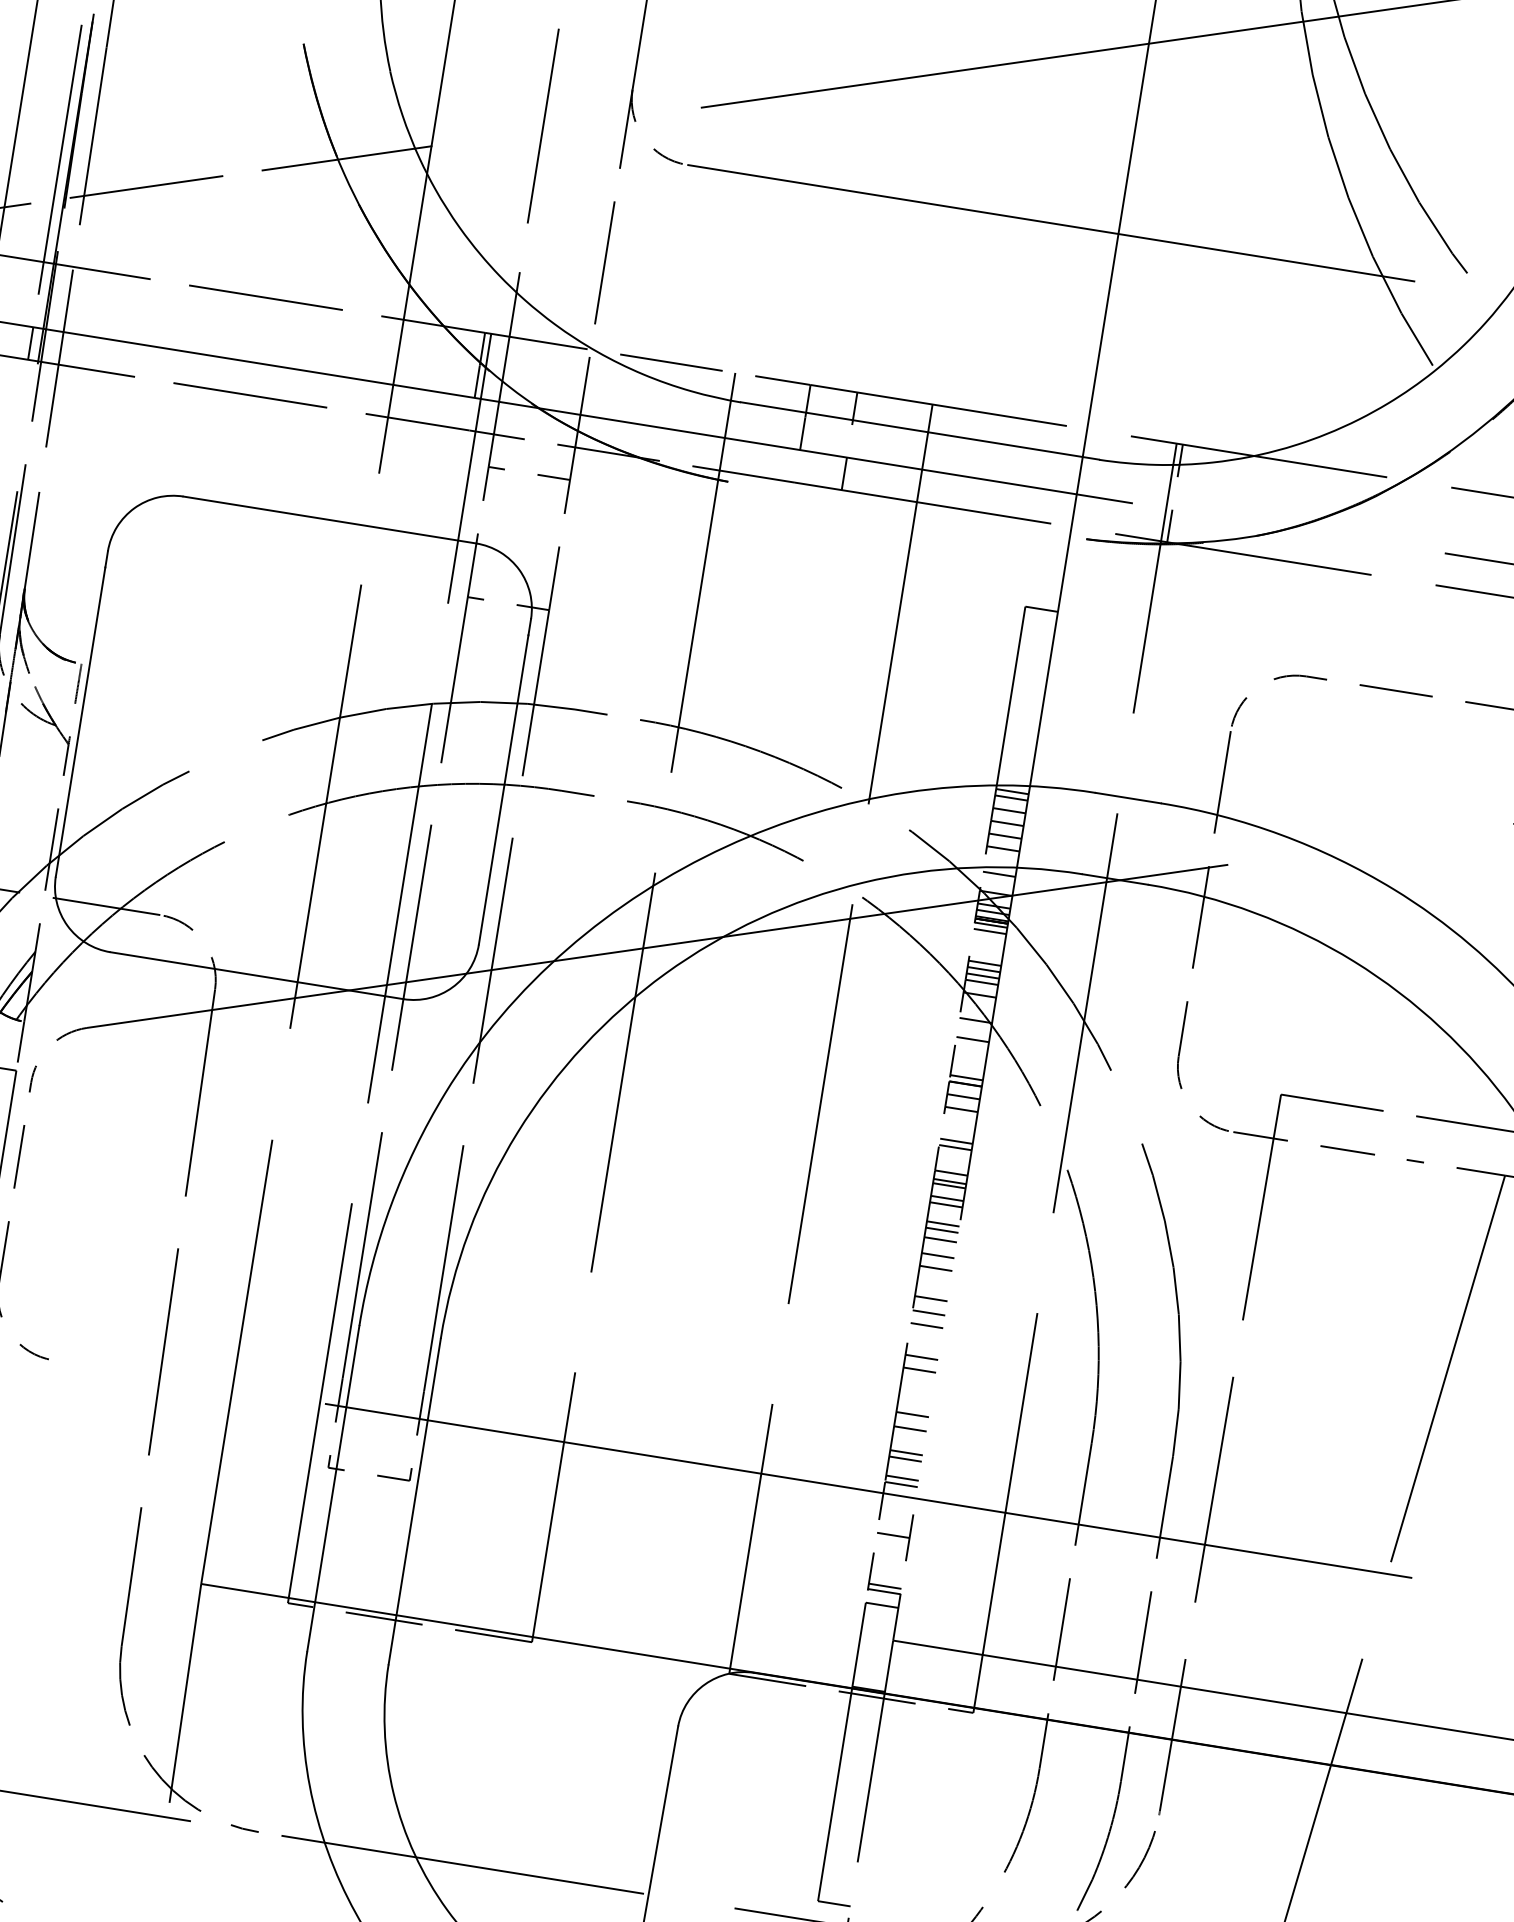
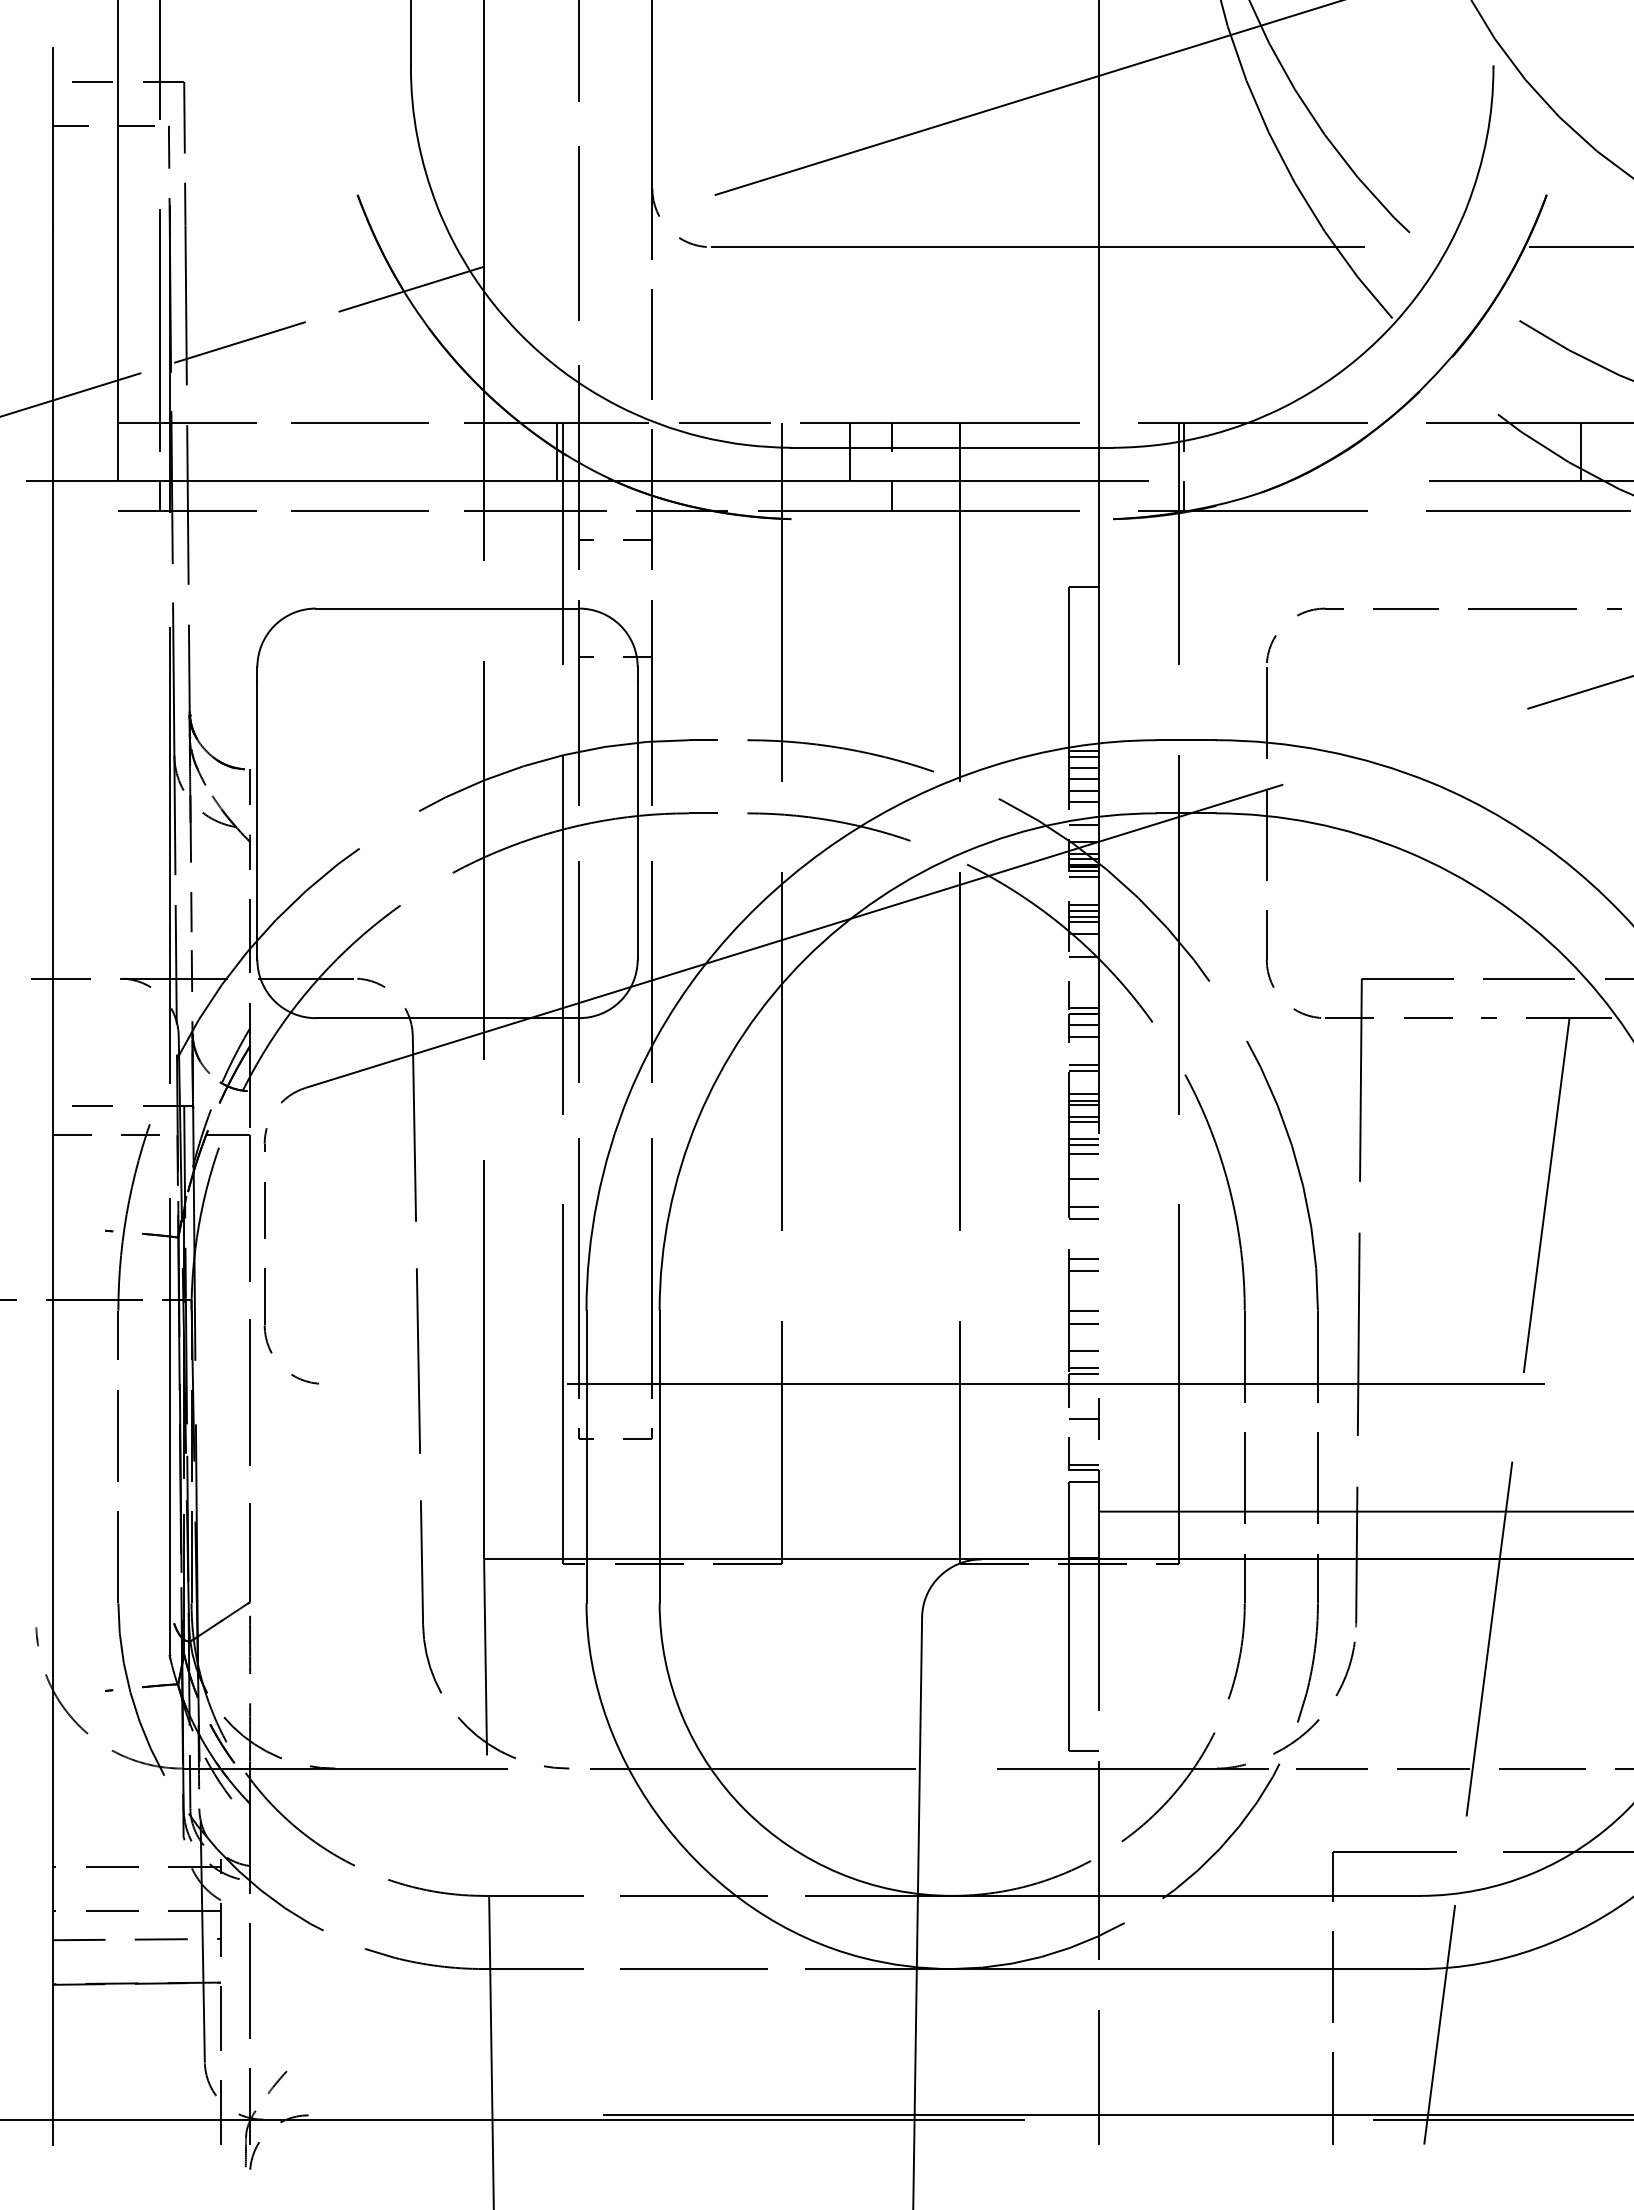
line: (972, 1039) -> (1083, 973), removed
line: (937, 1255) -> (1083, 1167), removed
line: (926, 1325) -> (1083, 1230), removed
line: (906, 1453) -> (1083, 1345), removed

